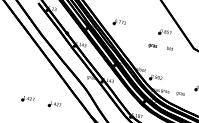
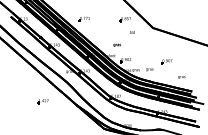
text: (153, 45) -> (117, 44), moved
part: (27, 99) -> (18, 101), removed

